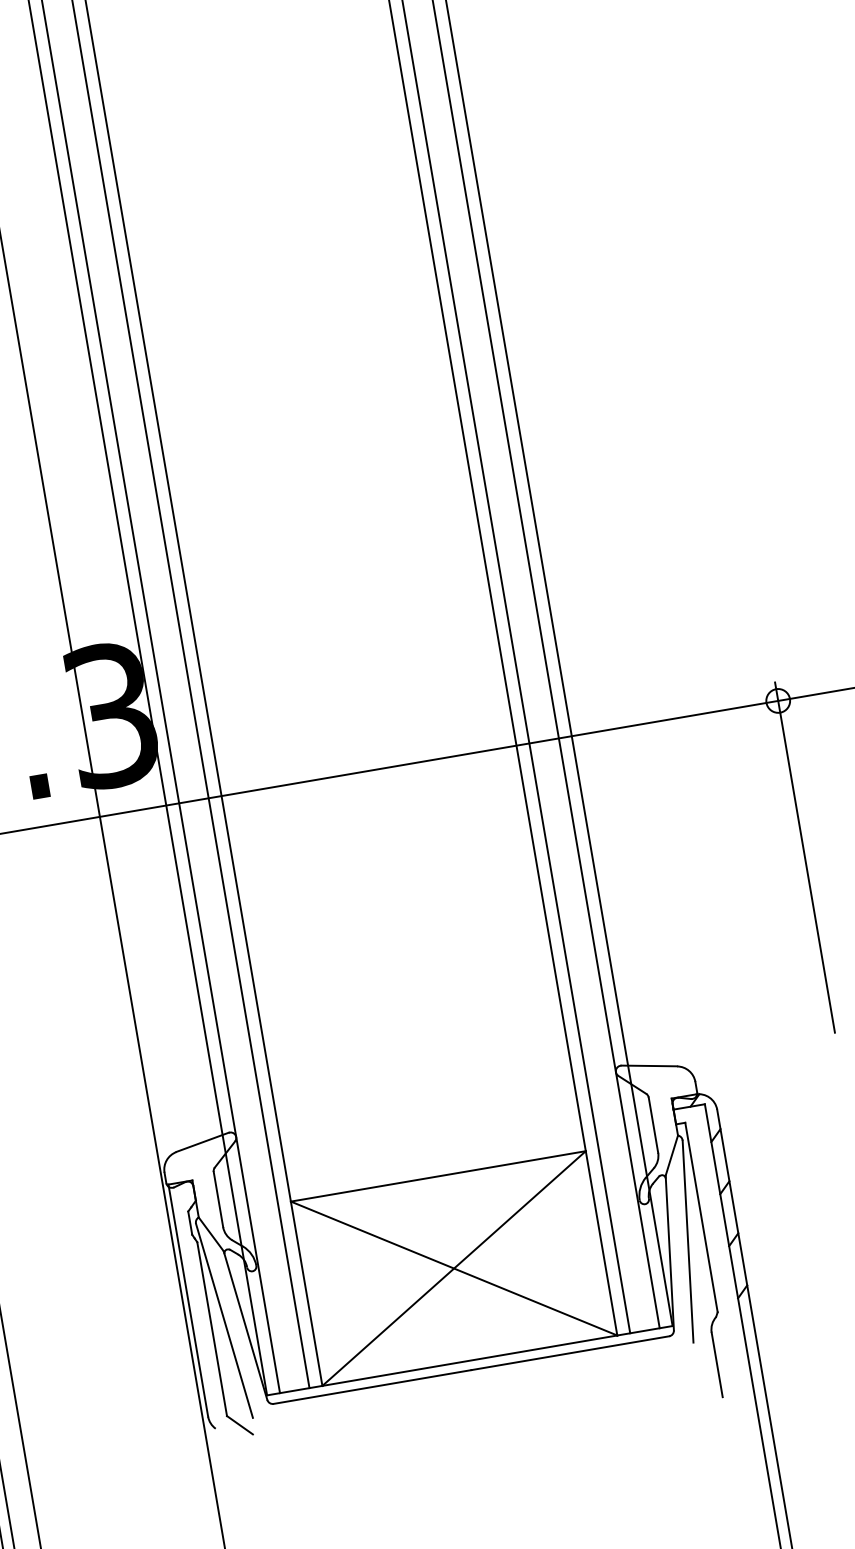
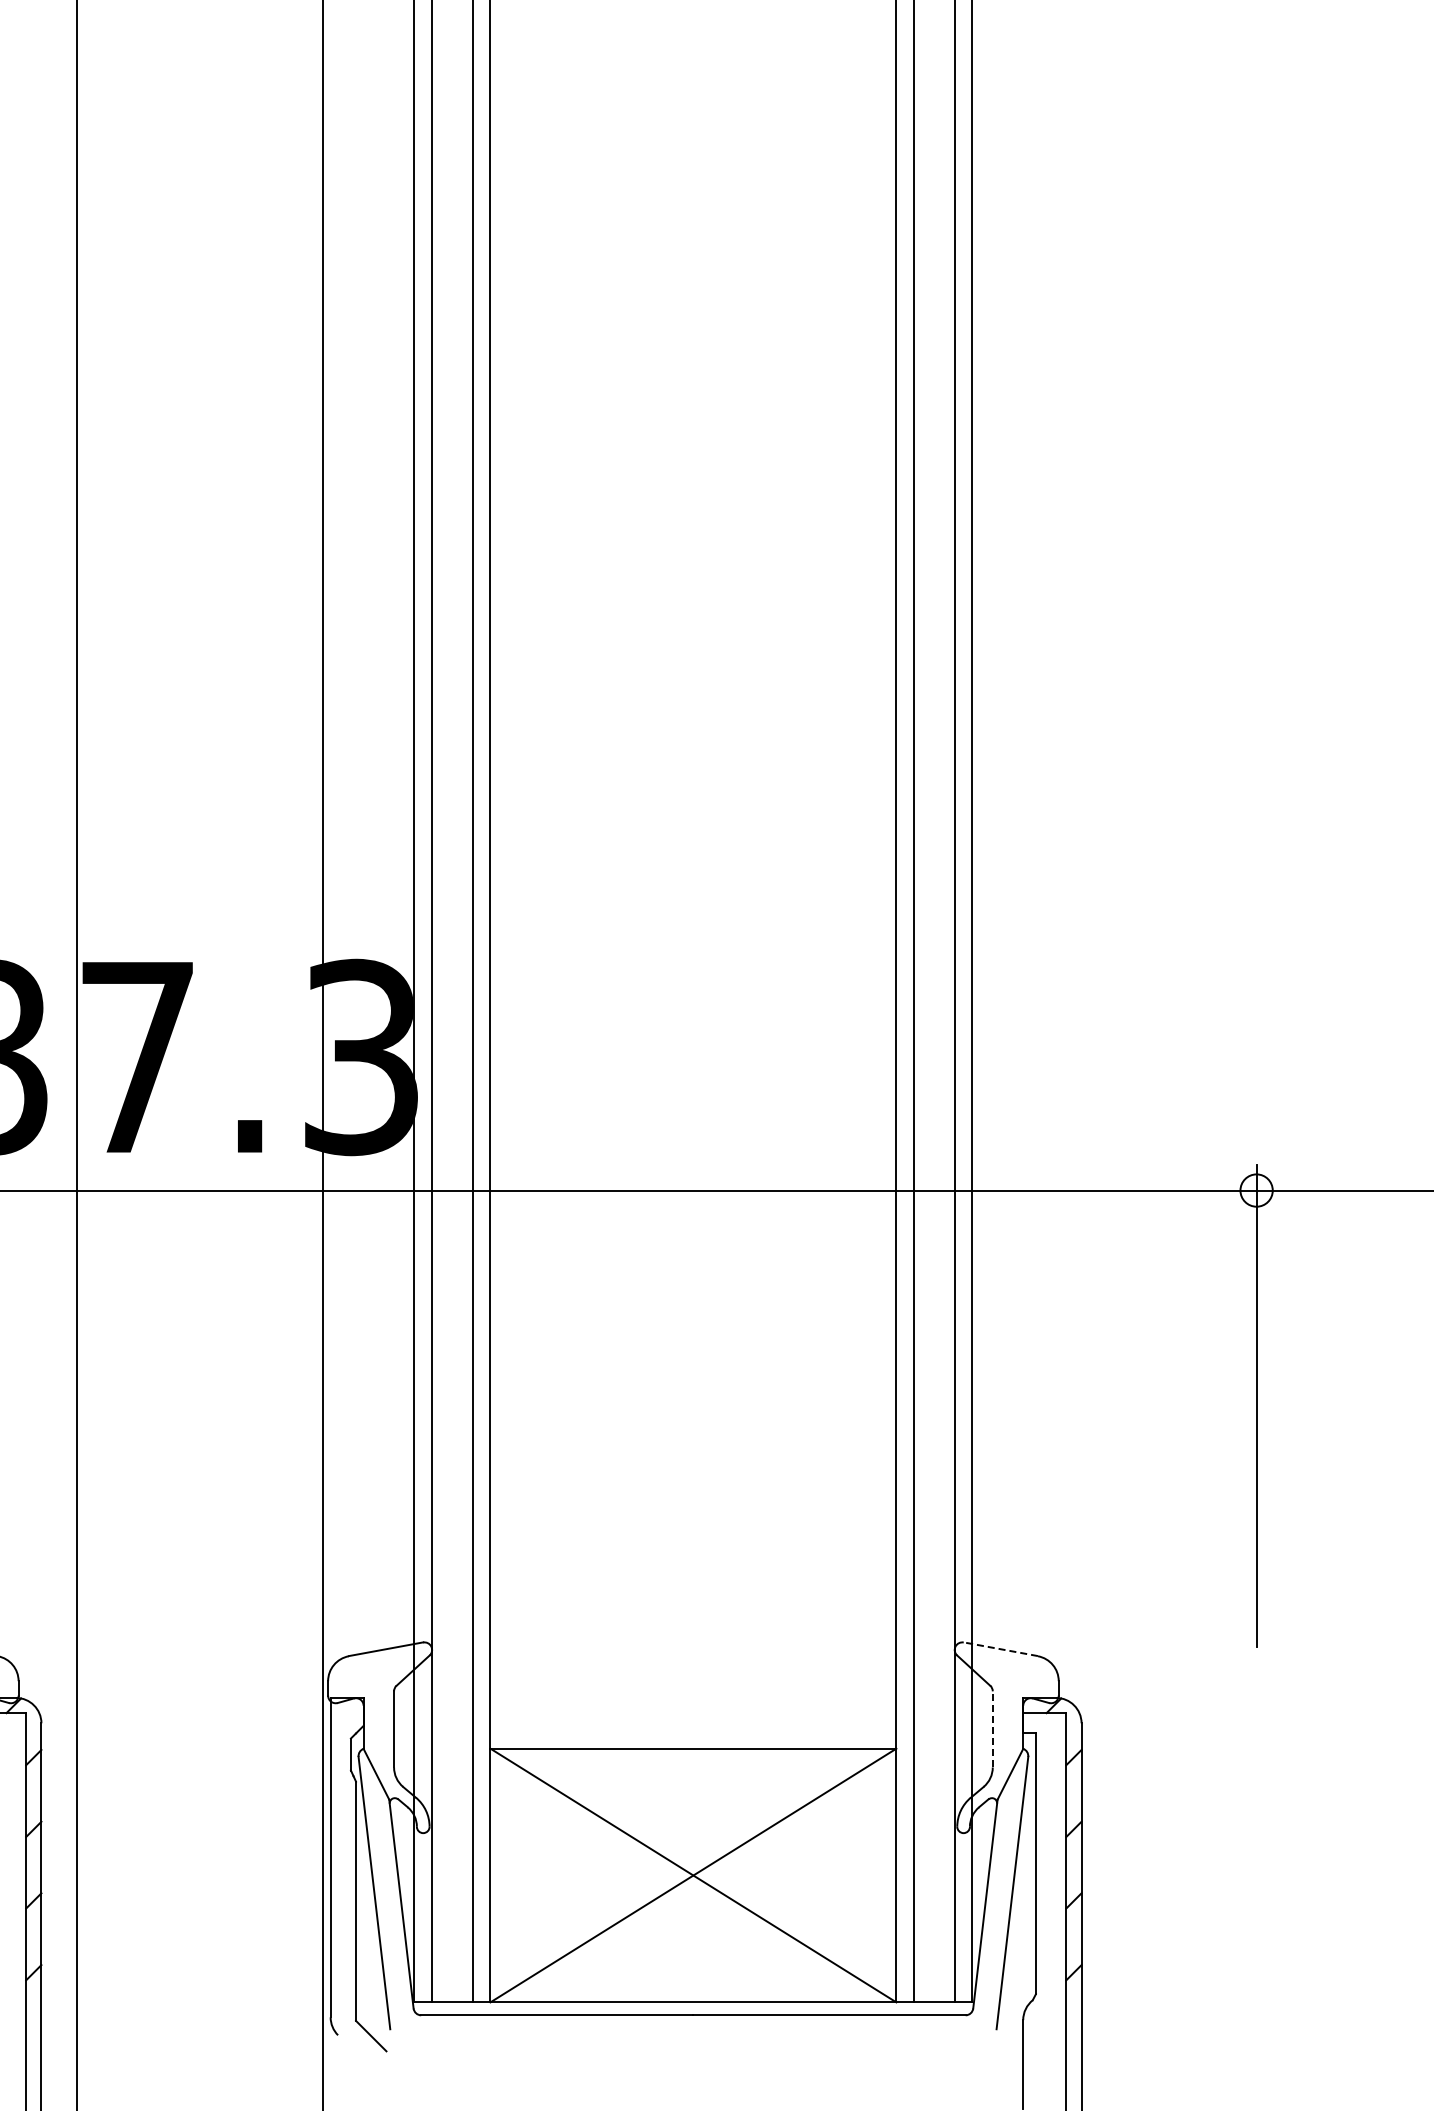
line: (649, 1066) -> (1000, 1649), solid -> dashed
line: (653, 1124) -> (992, 1728), solid -> dashed

